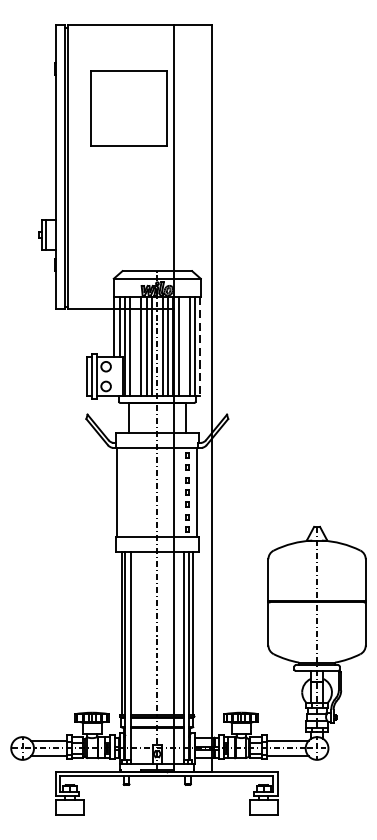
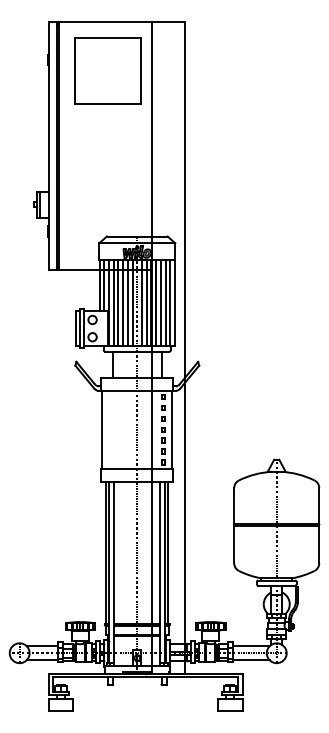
part: (127, 107) -> (107, 70), moved
line: (135, 346) -> (118, 302), added
line: (183, 346) -> (160, 302), added
line: (199, 347) -> (174, 303), dashed -> solid

